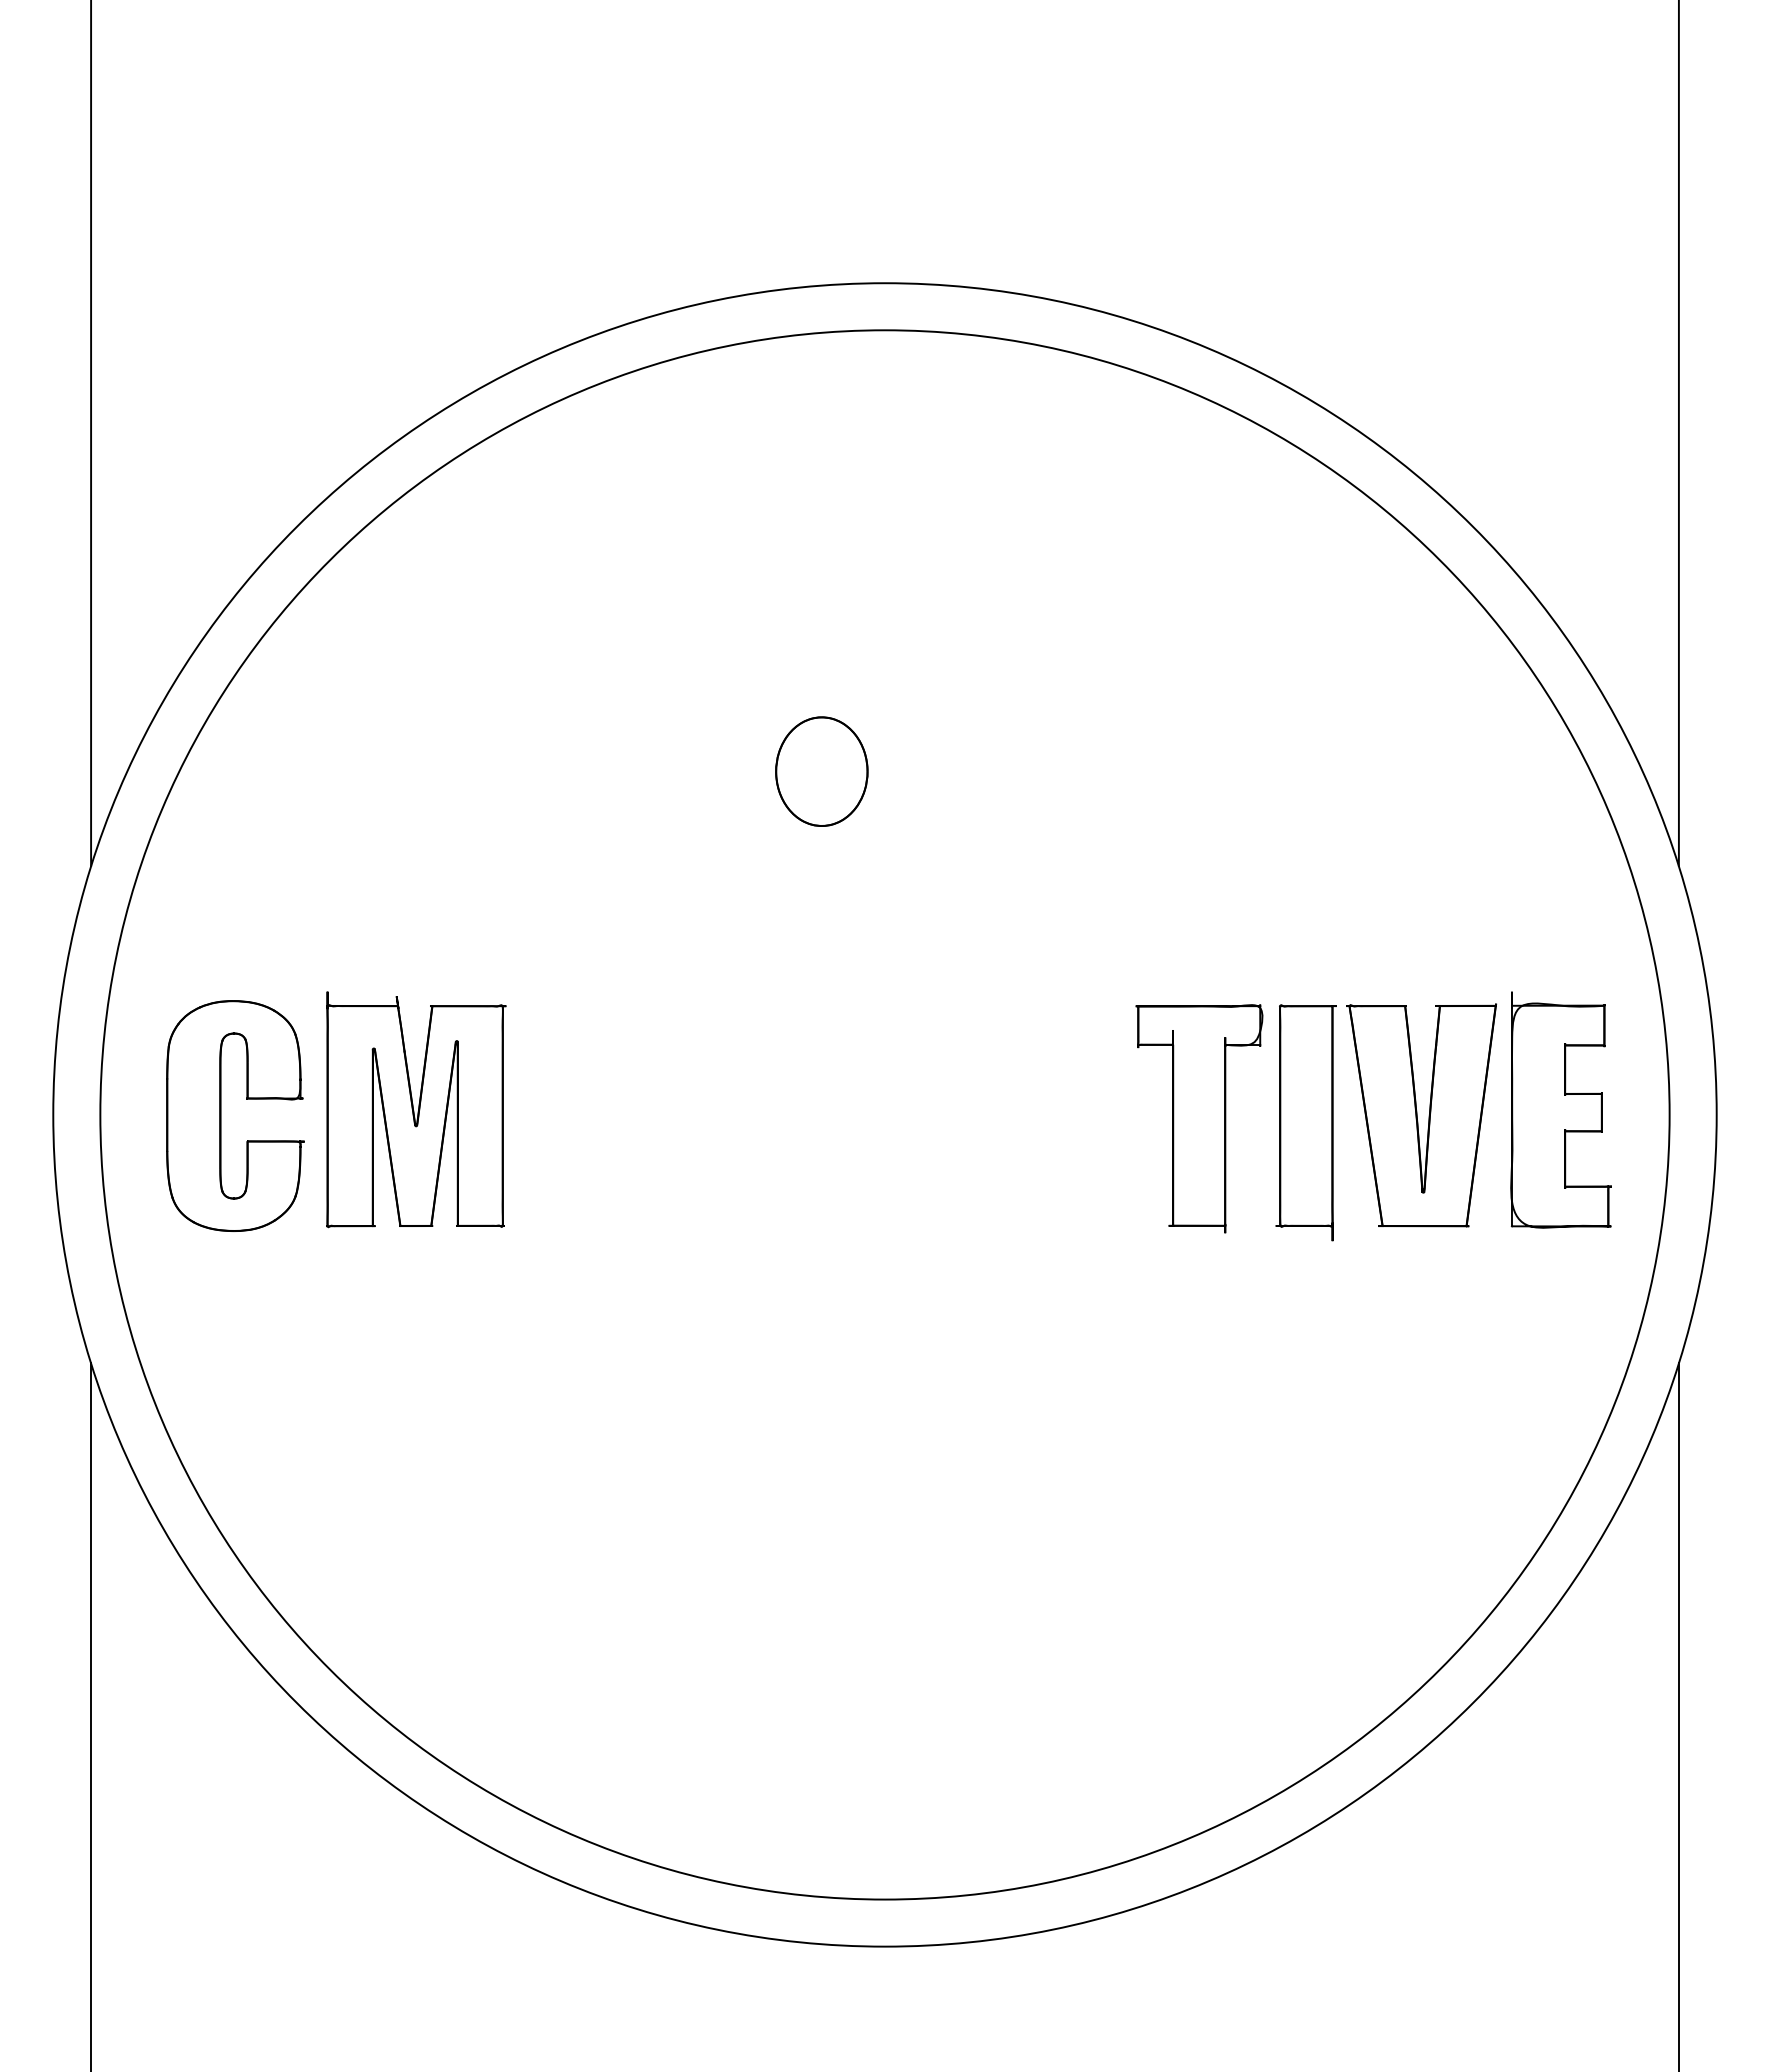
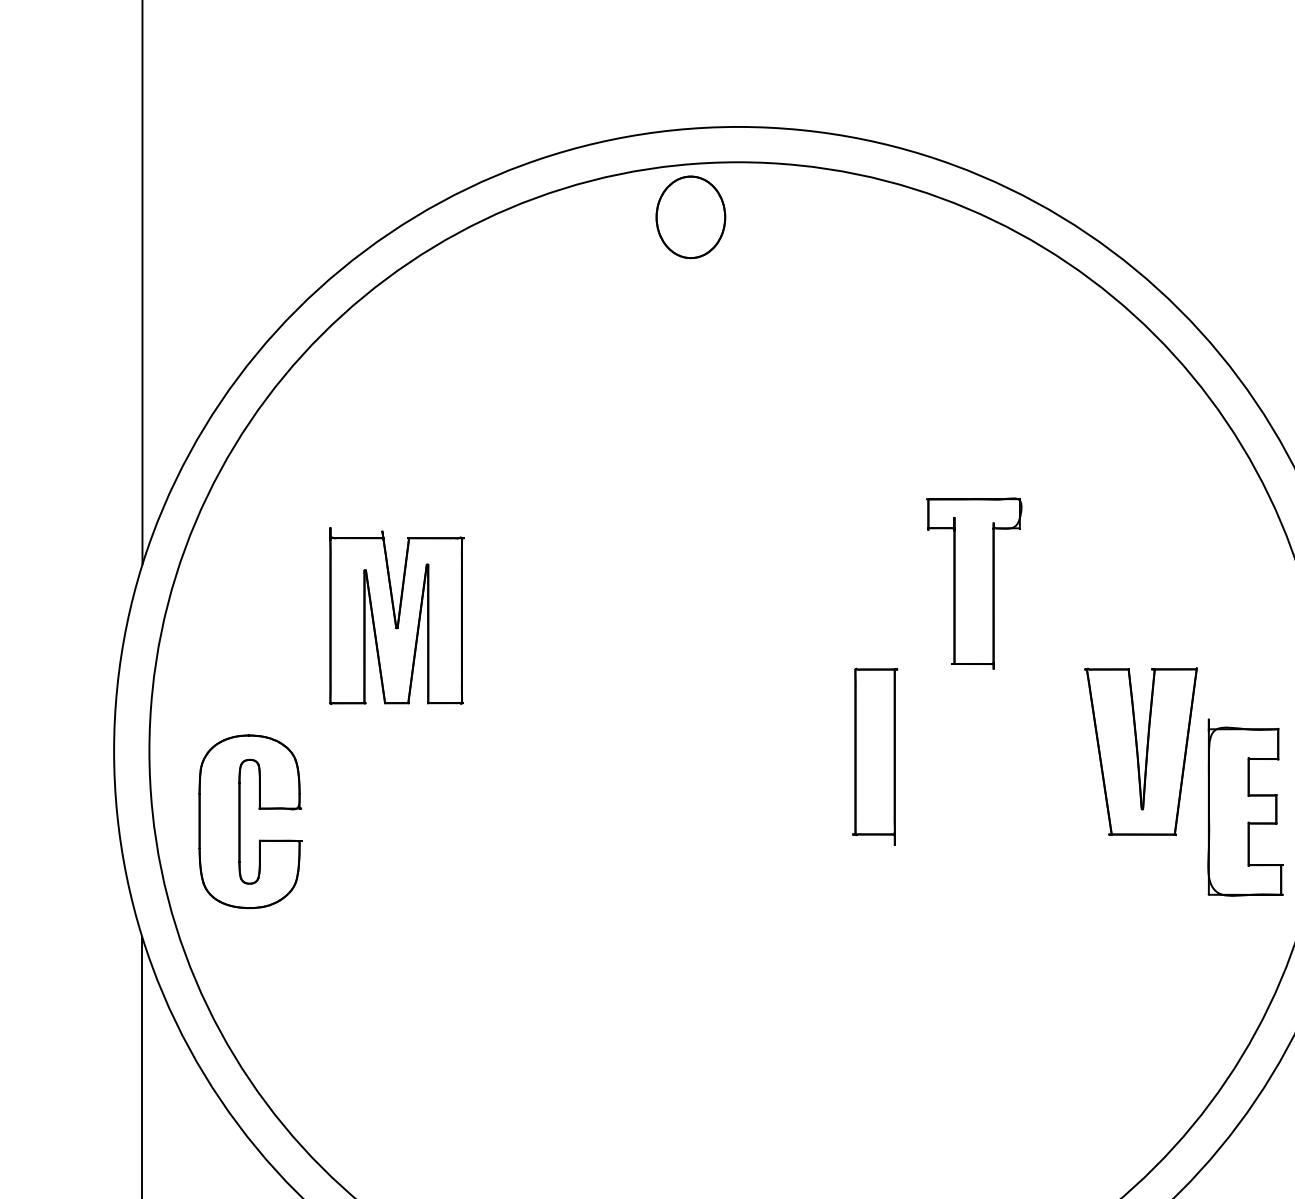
part: (821, 771) -> (690, 217), moved
part: (416, 1109) -> (397, 615), moved
part: (1560, 1109) -> (1245, 807), moved
part: (221, 1115) -> (240, 821), moved
part: (1199, 1118) -> (974, 583), moved
part: (1305, 1122) -> (874, 756), moved

